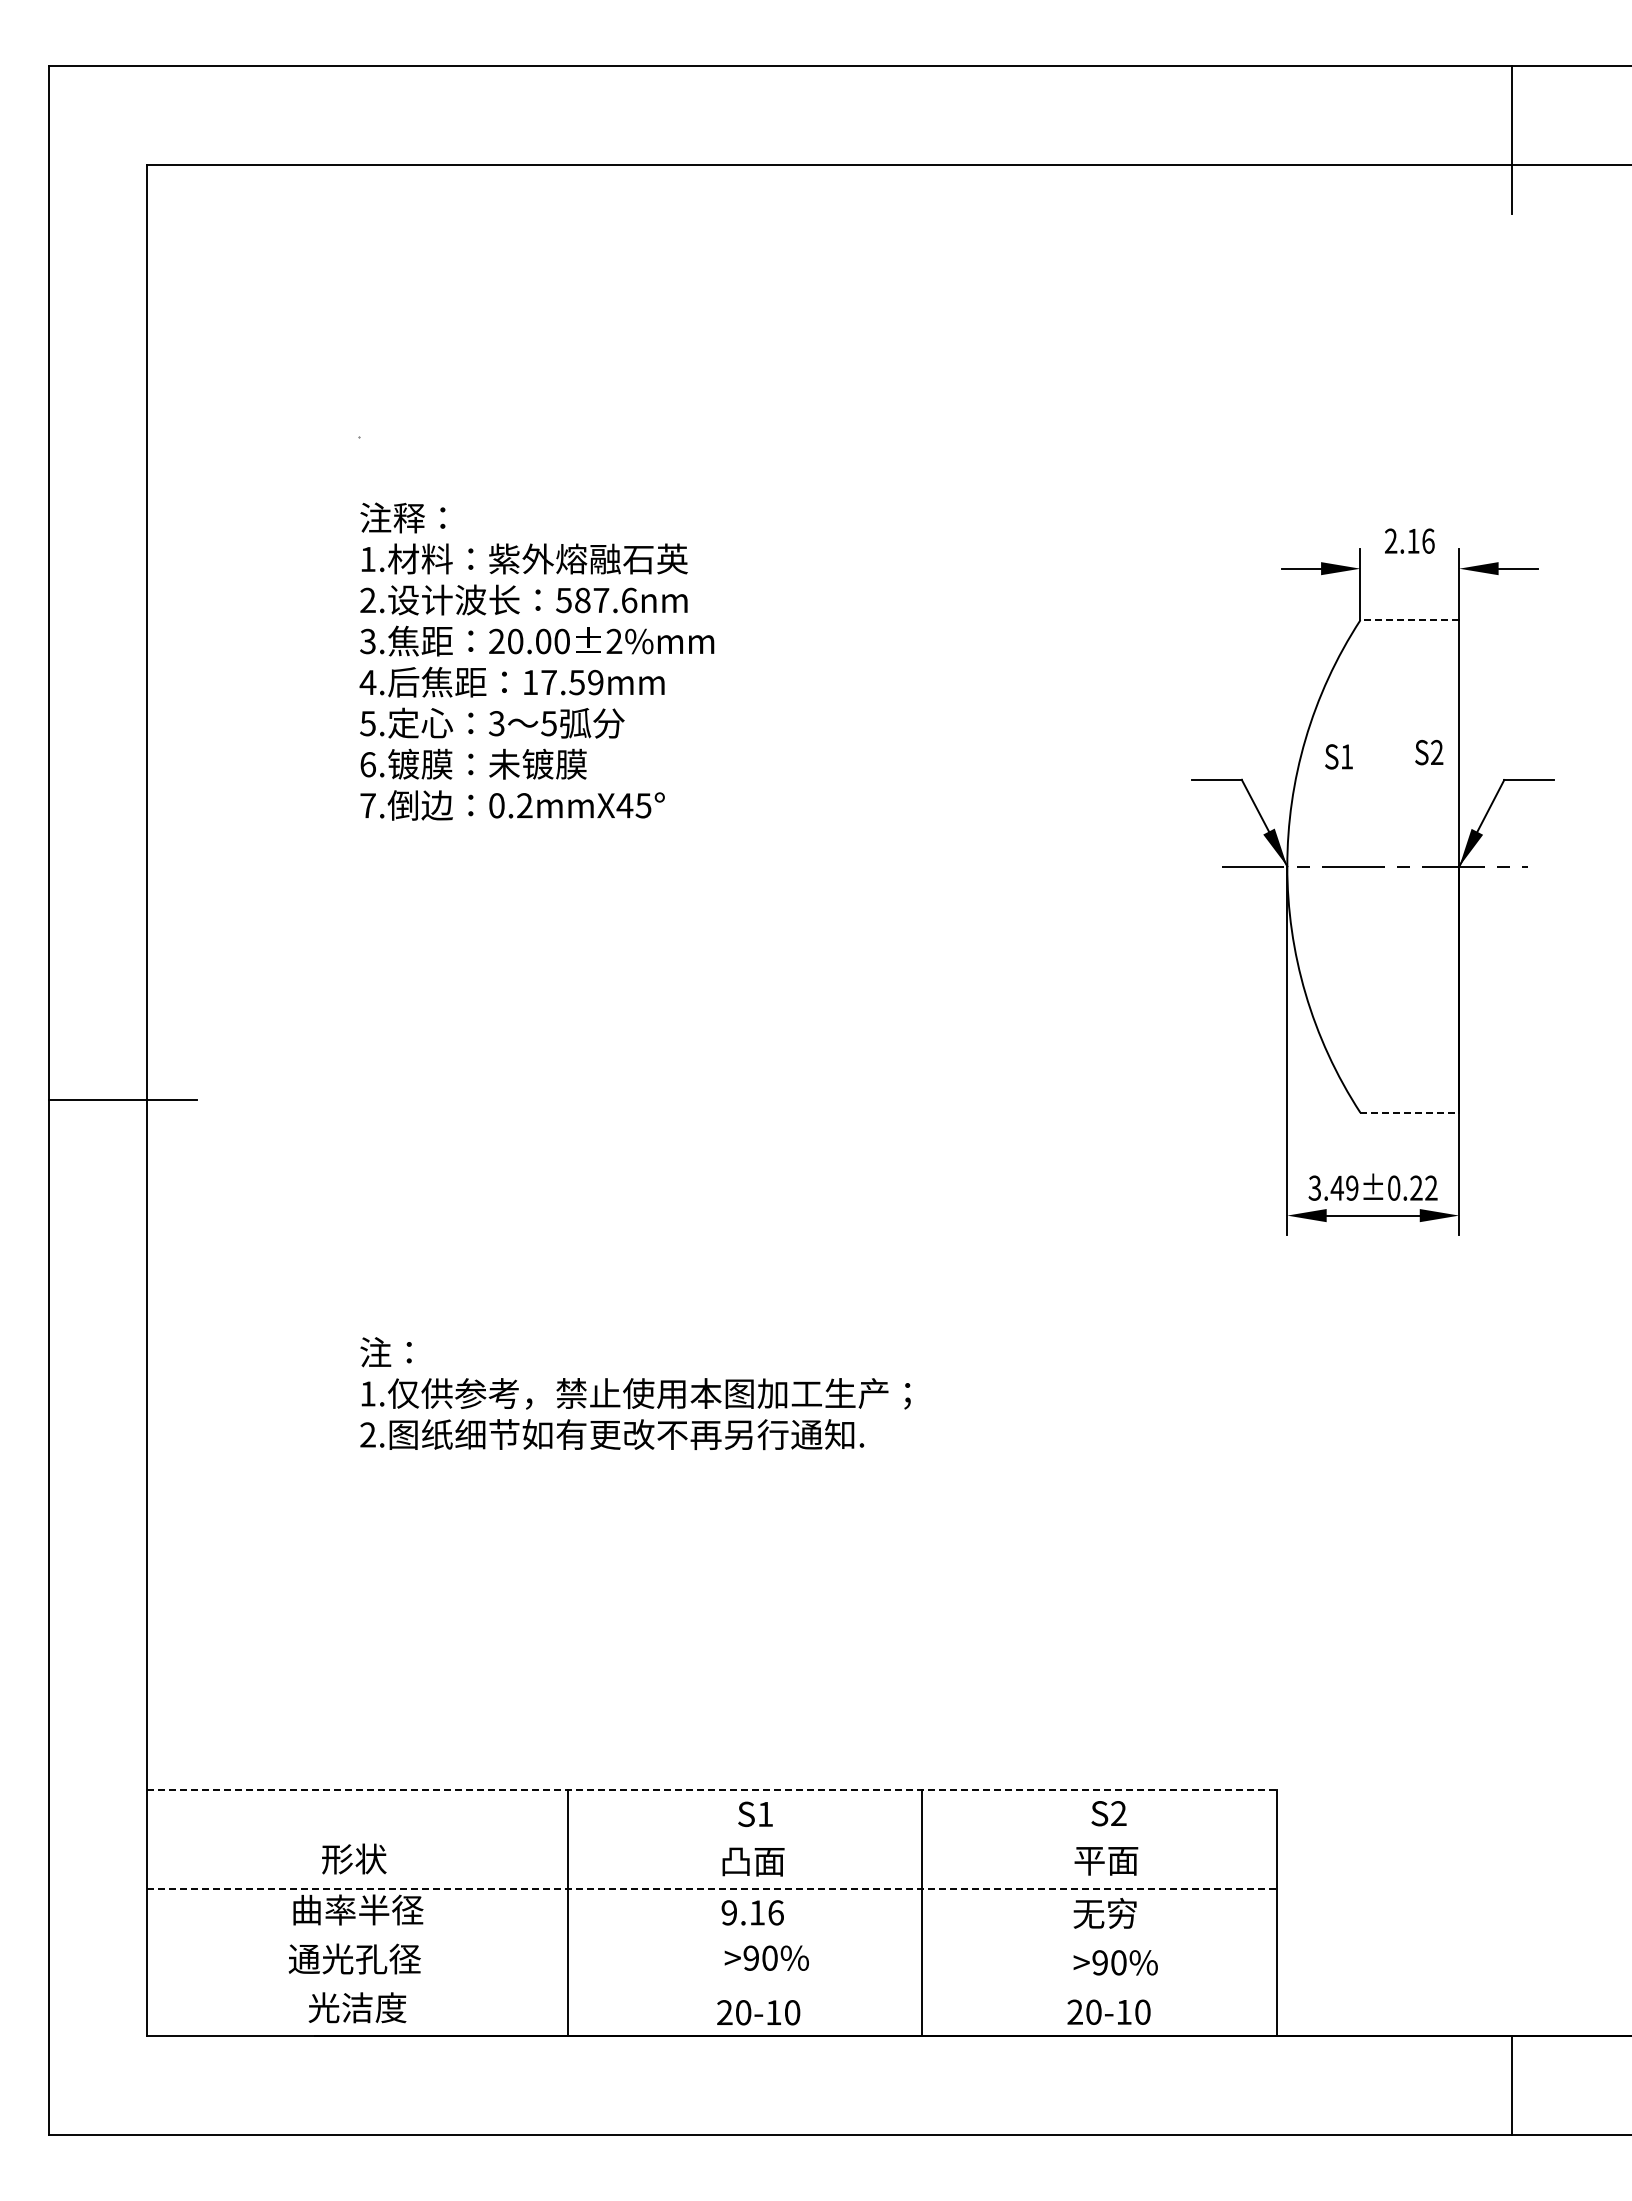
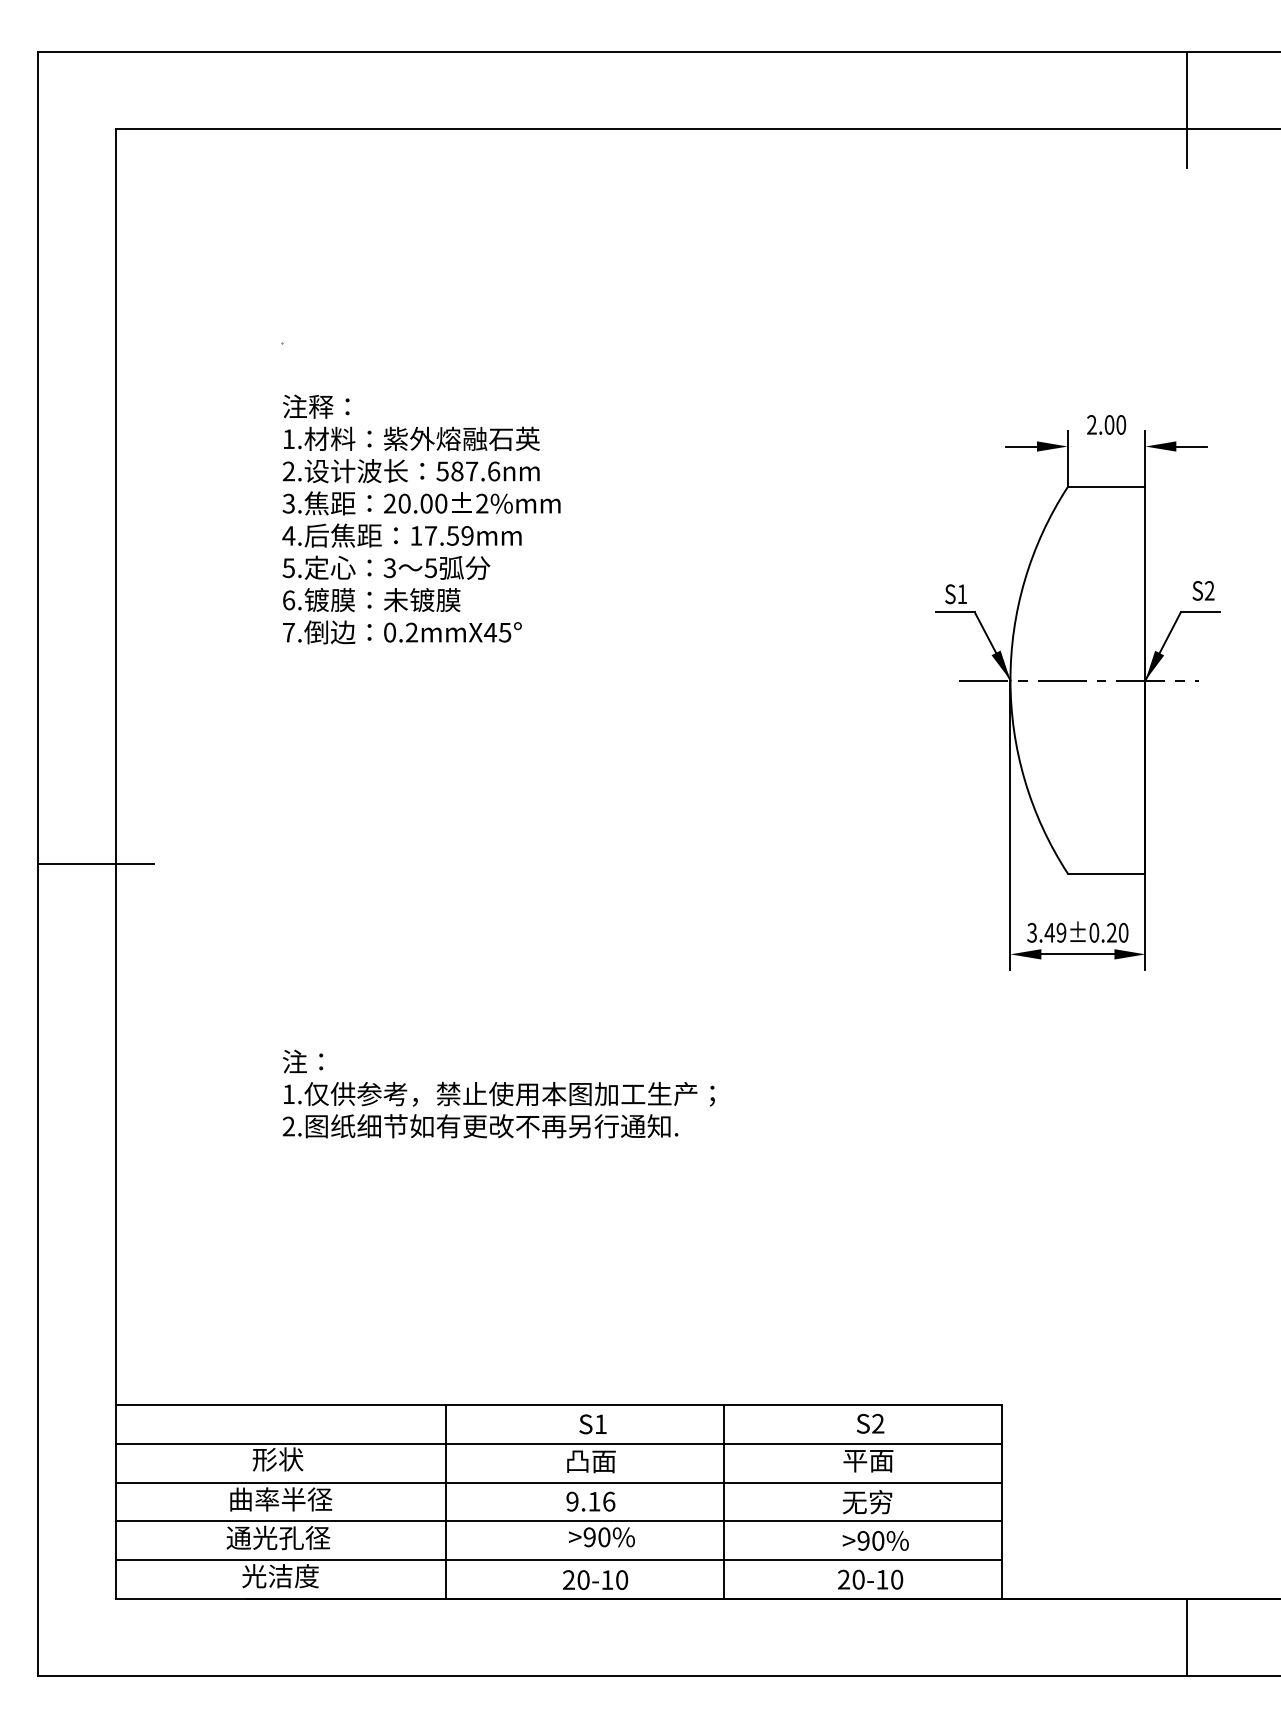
text: (1420, 540) -> (1115, 424), 2.16 -> 2.00
line: (1409, 620) -> (1106, 487), dashed -> solid
text: (1429, 752) -> (1203, 590), moved
text: (1338, 756) -> (955, 593), moved
line: (1410, 1112) -> (1107, 873), dashed -> solid
text: (1431, 1187) -> (1123, 932), 3.49±0.22 -> 3.49±0.20
line: (712, 1790) -> (559, 1405), dashed -> solid
line: (711, 1839) -> (558, 1444), added
line: (712, 1888) -> (559, 1482), dashed -> solid
line: (711, 1937) -> (558, 1521), added
line: (711, 1987) -> (558, 1560), added

